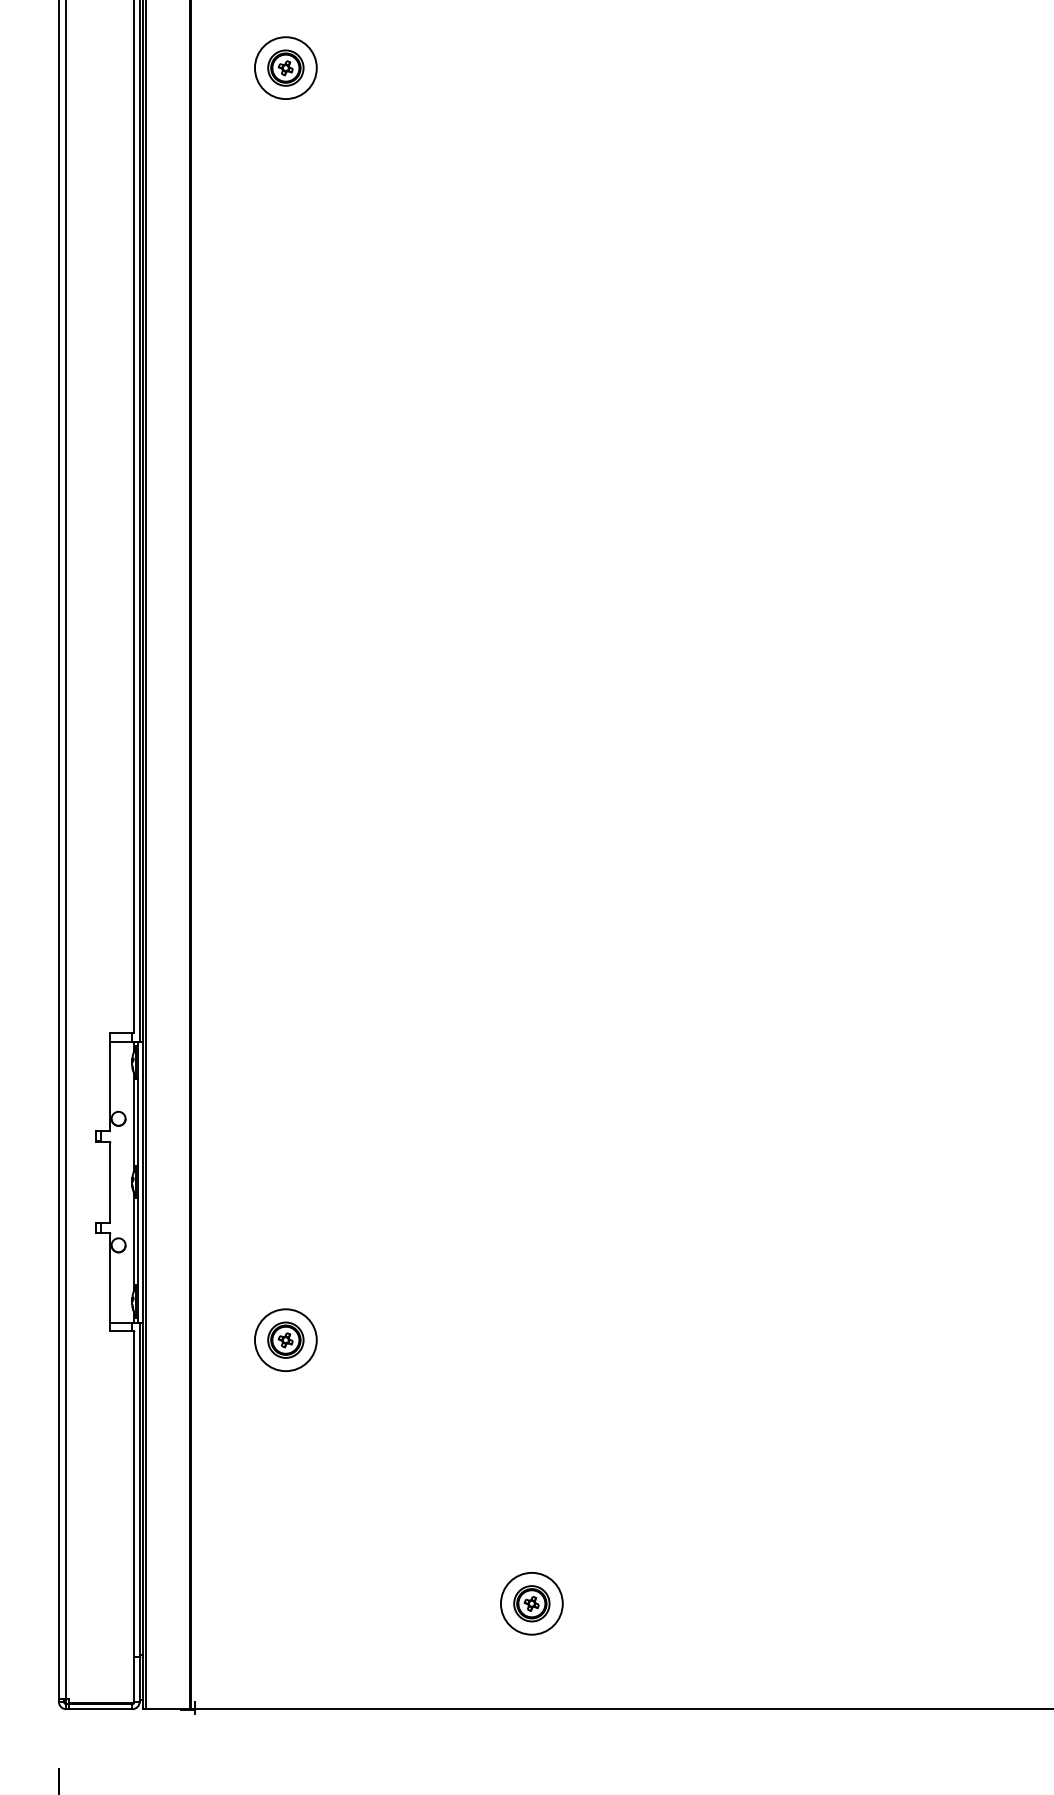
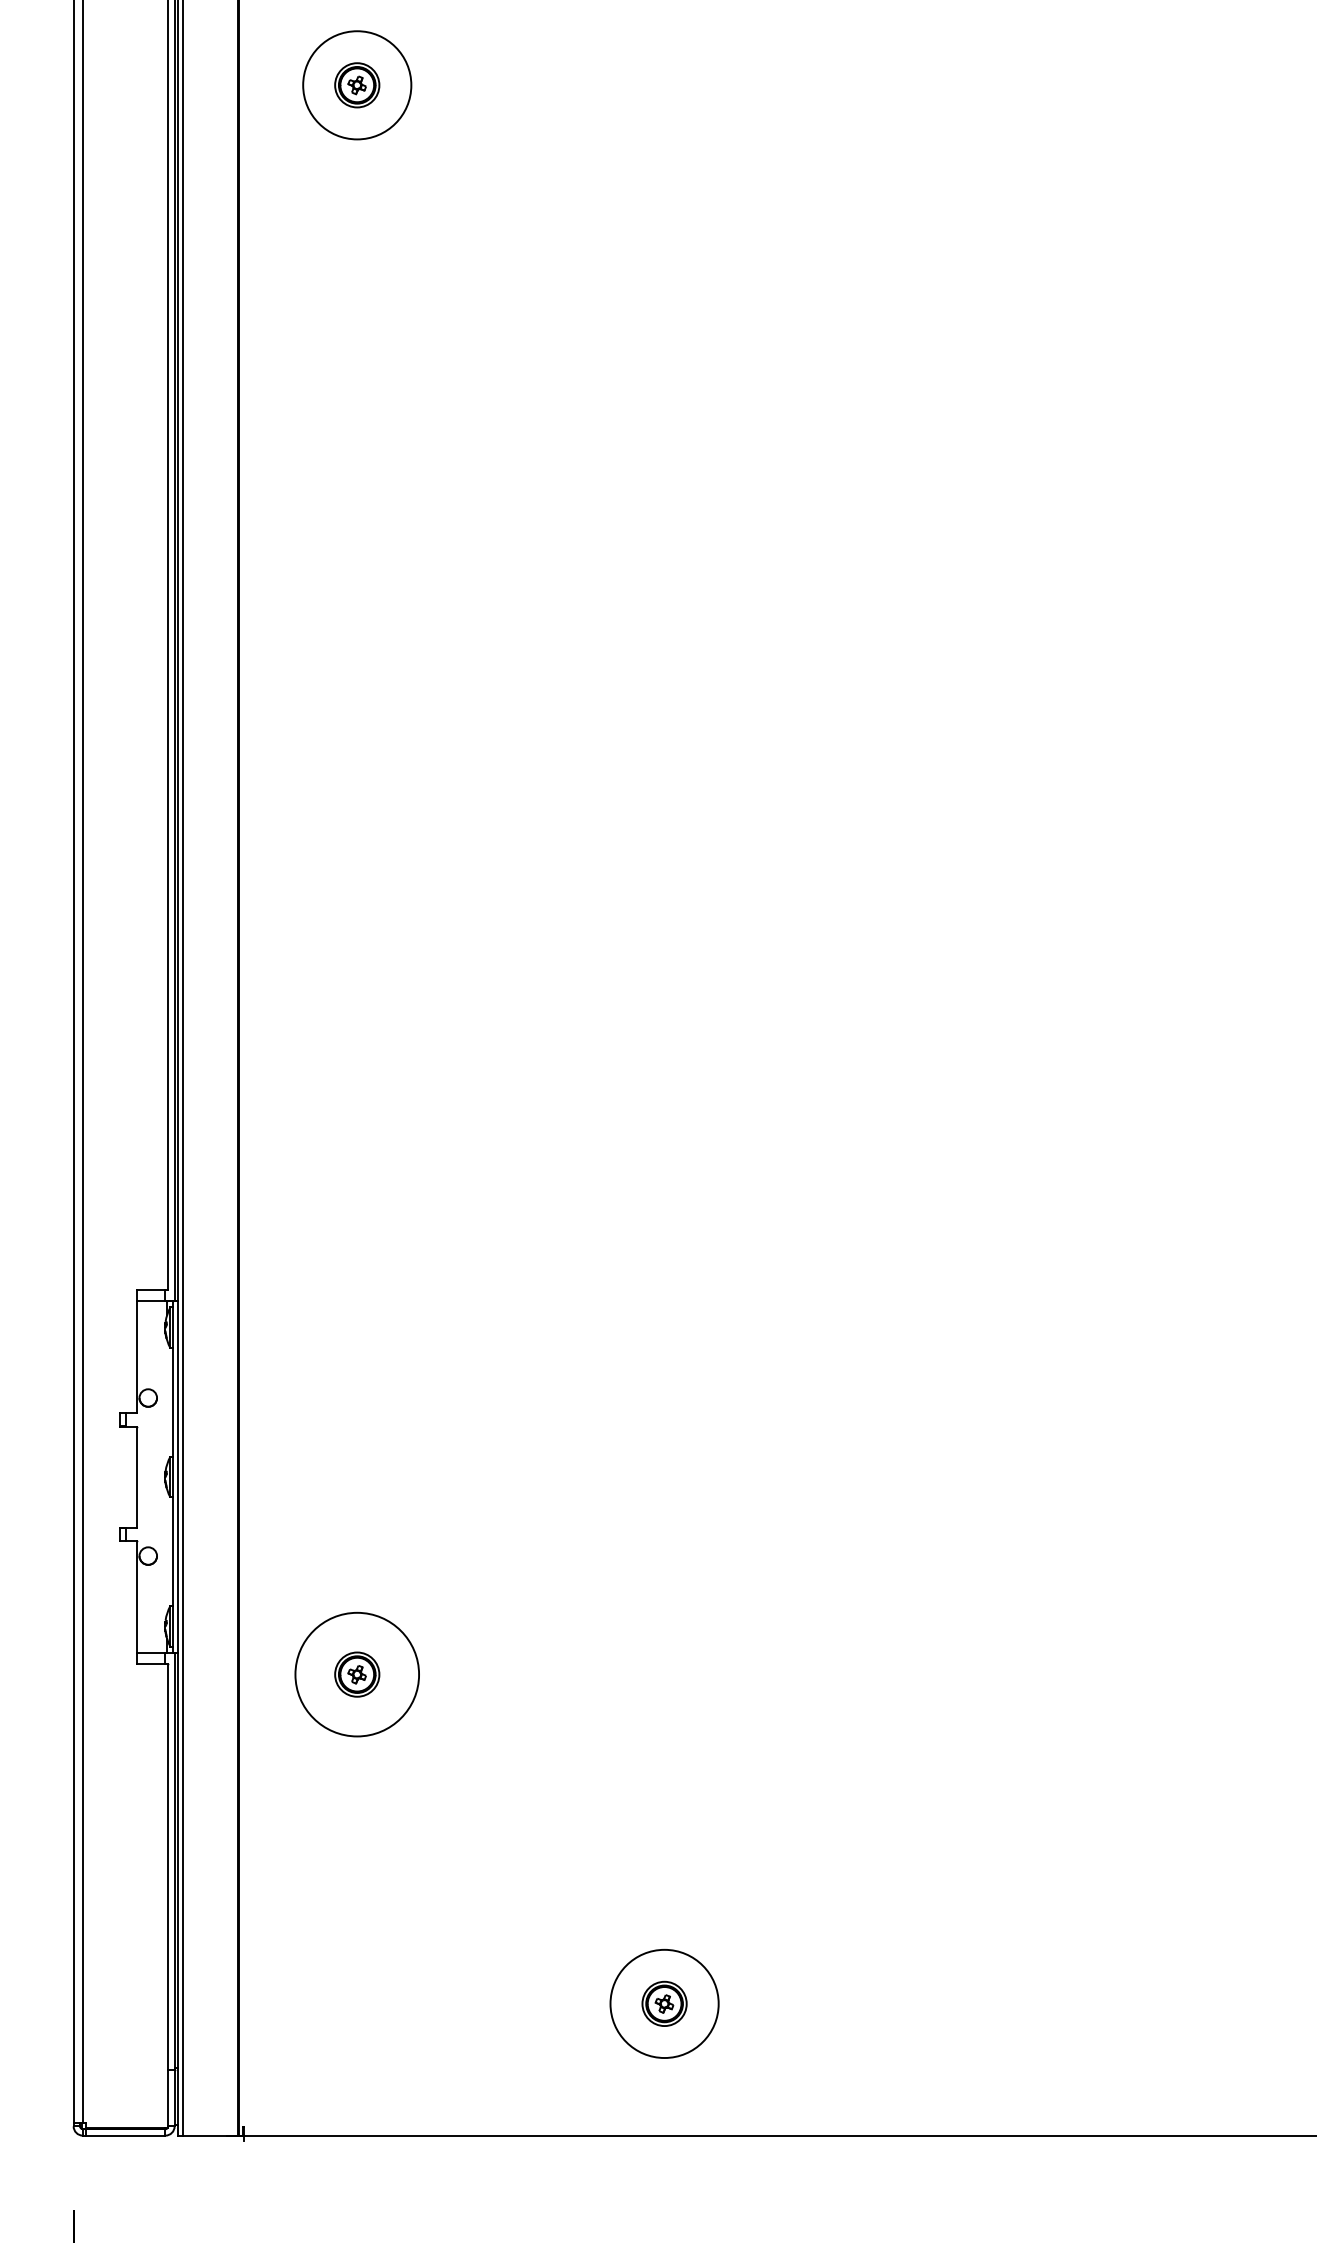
circle: (285, 67) -> (356, 84), size x1.4
line: (134, 1122) -> (167, 1402), removed
line: (134, 1241) -> (167, 1551), removed
circle: (285, 1340) -> (356, 1674), size x1.6
circle: (531, 1603) -> (664, 2003), size x1.4

